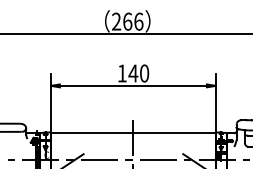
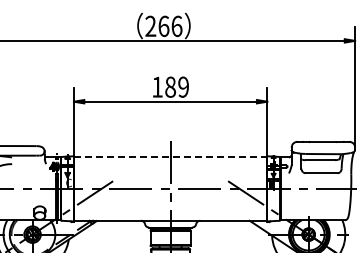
text: (138, 72) -> (176, 86), 140 -> 189
line: (133, 132) -> (170, 156), solid -> dashed

